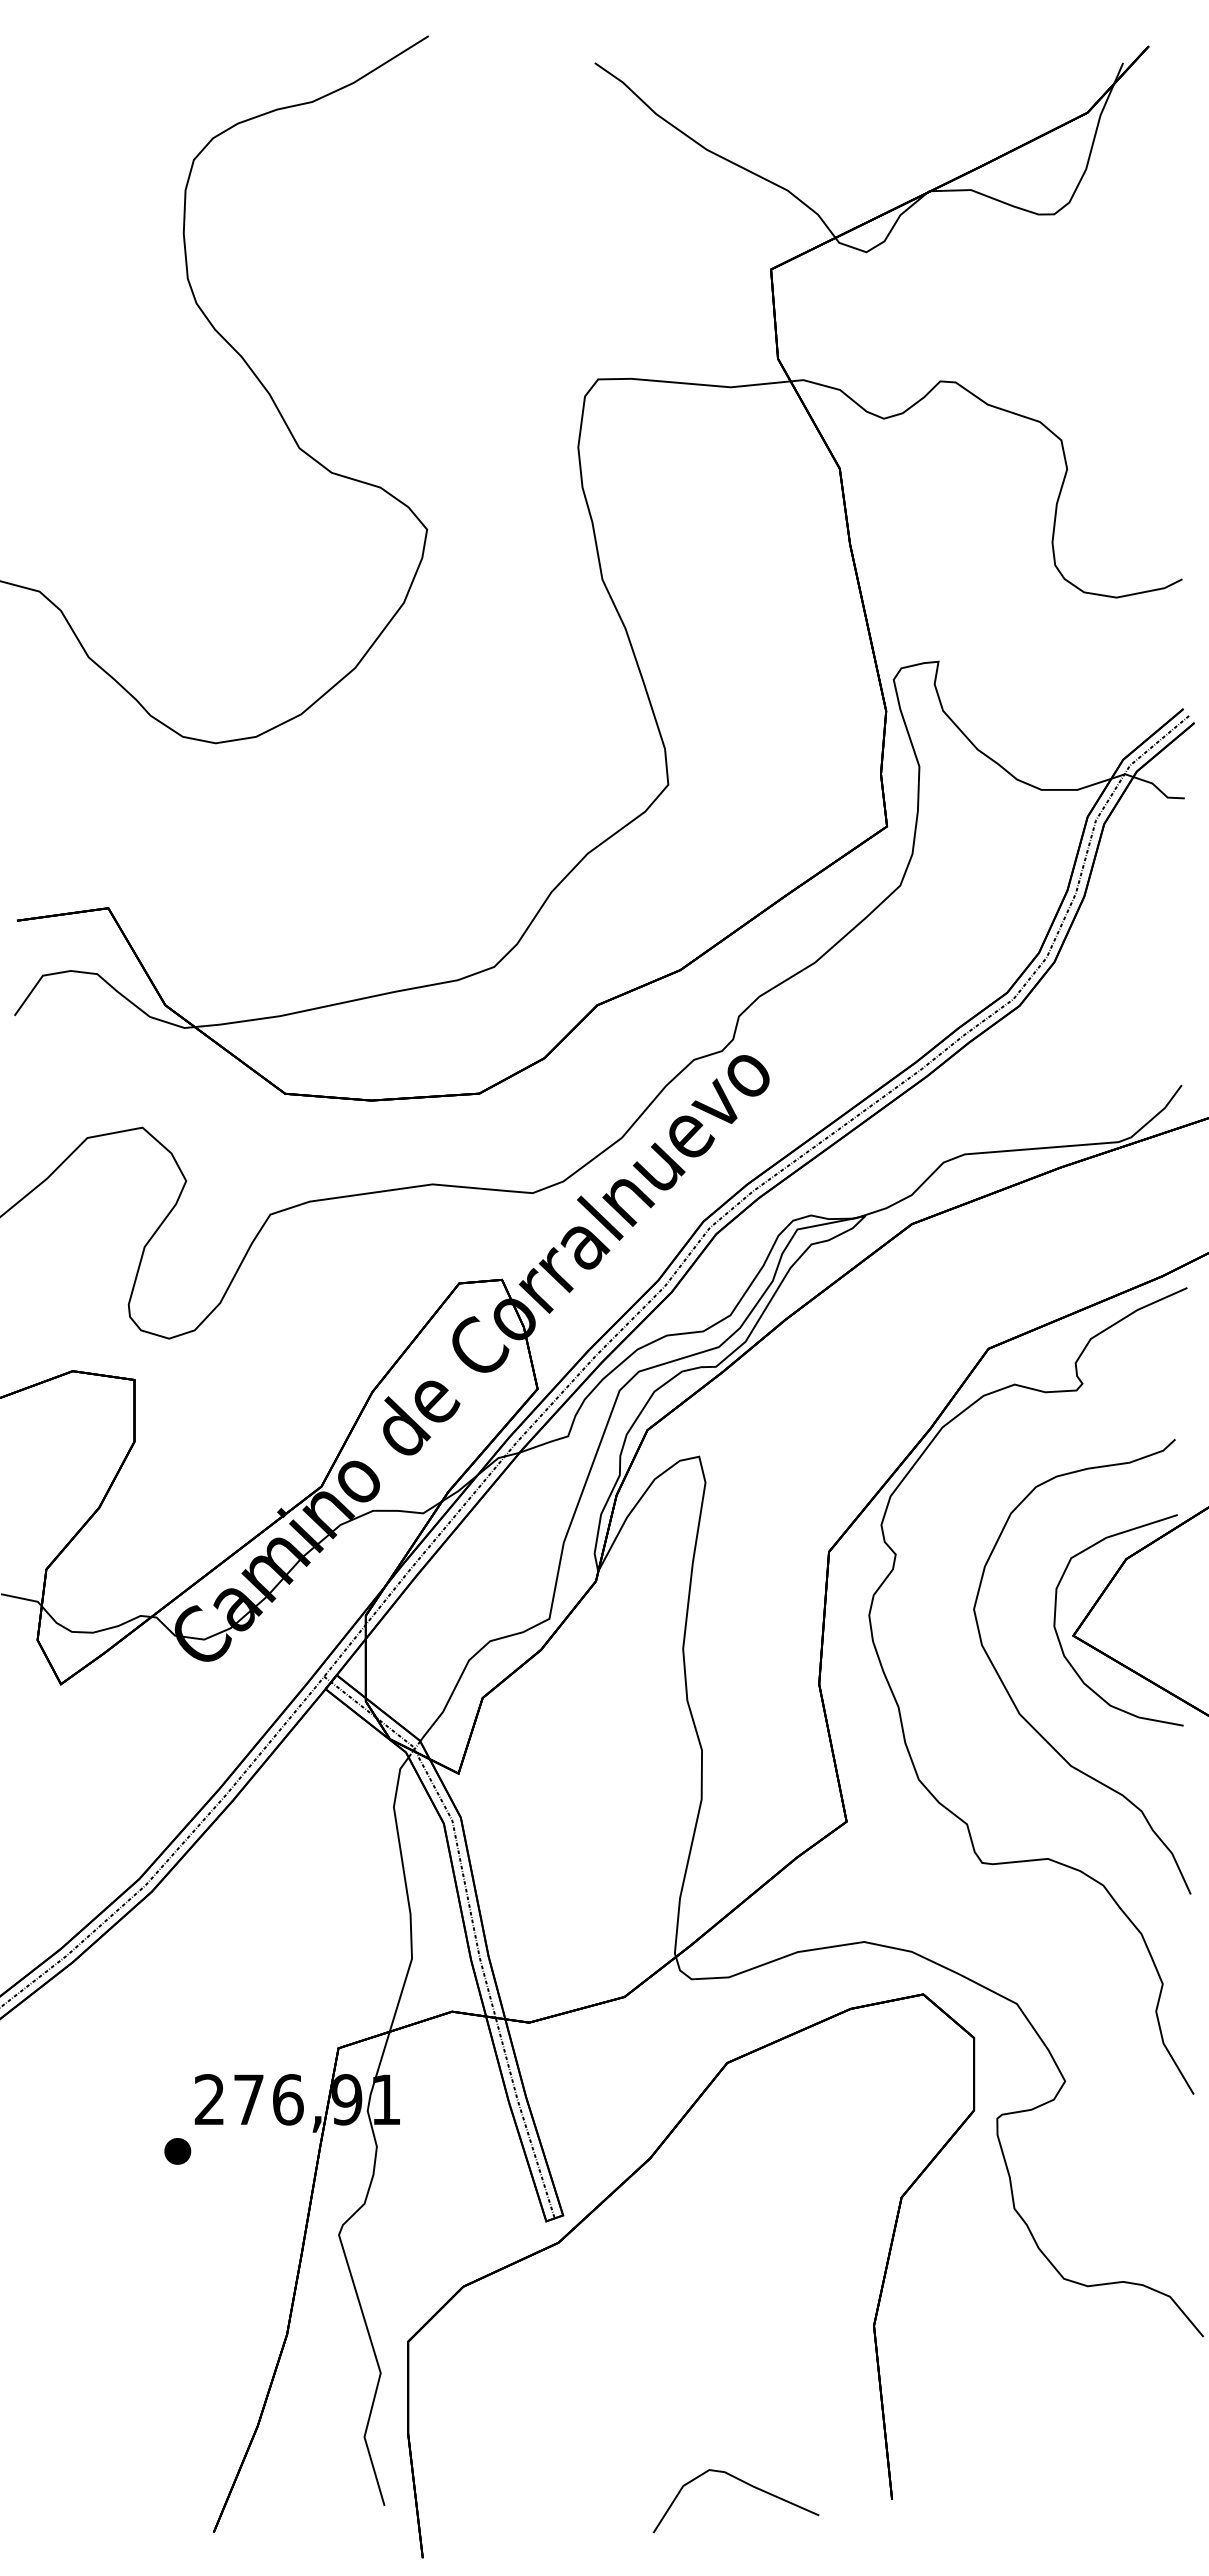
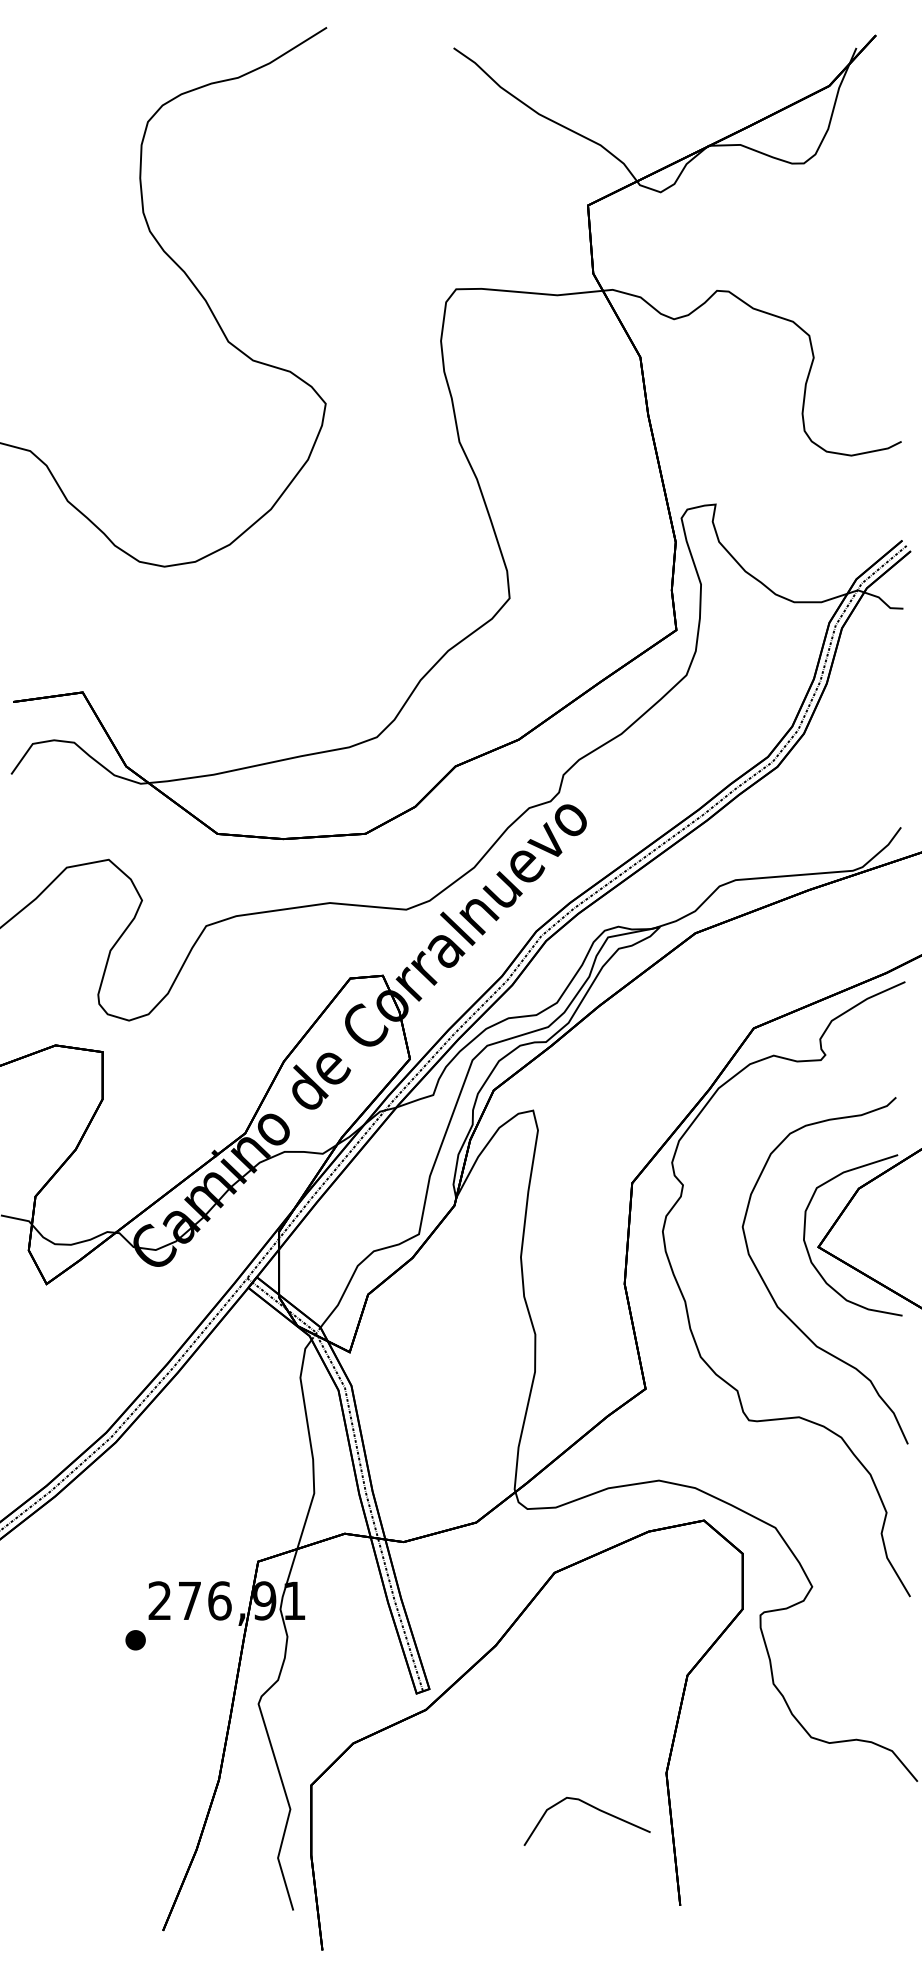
part: (744, 2483) -> (593, 1808), moved

